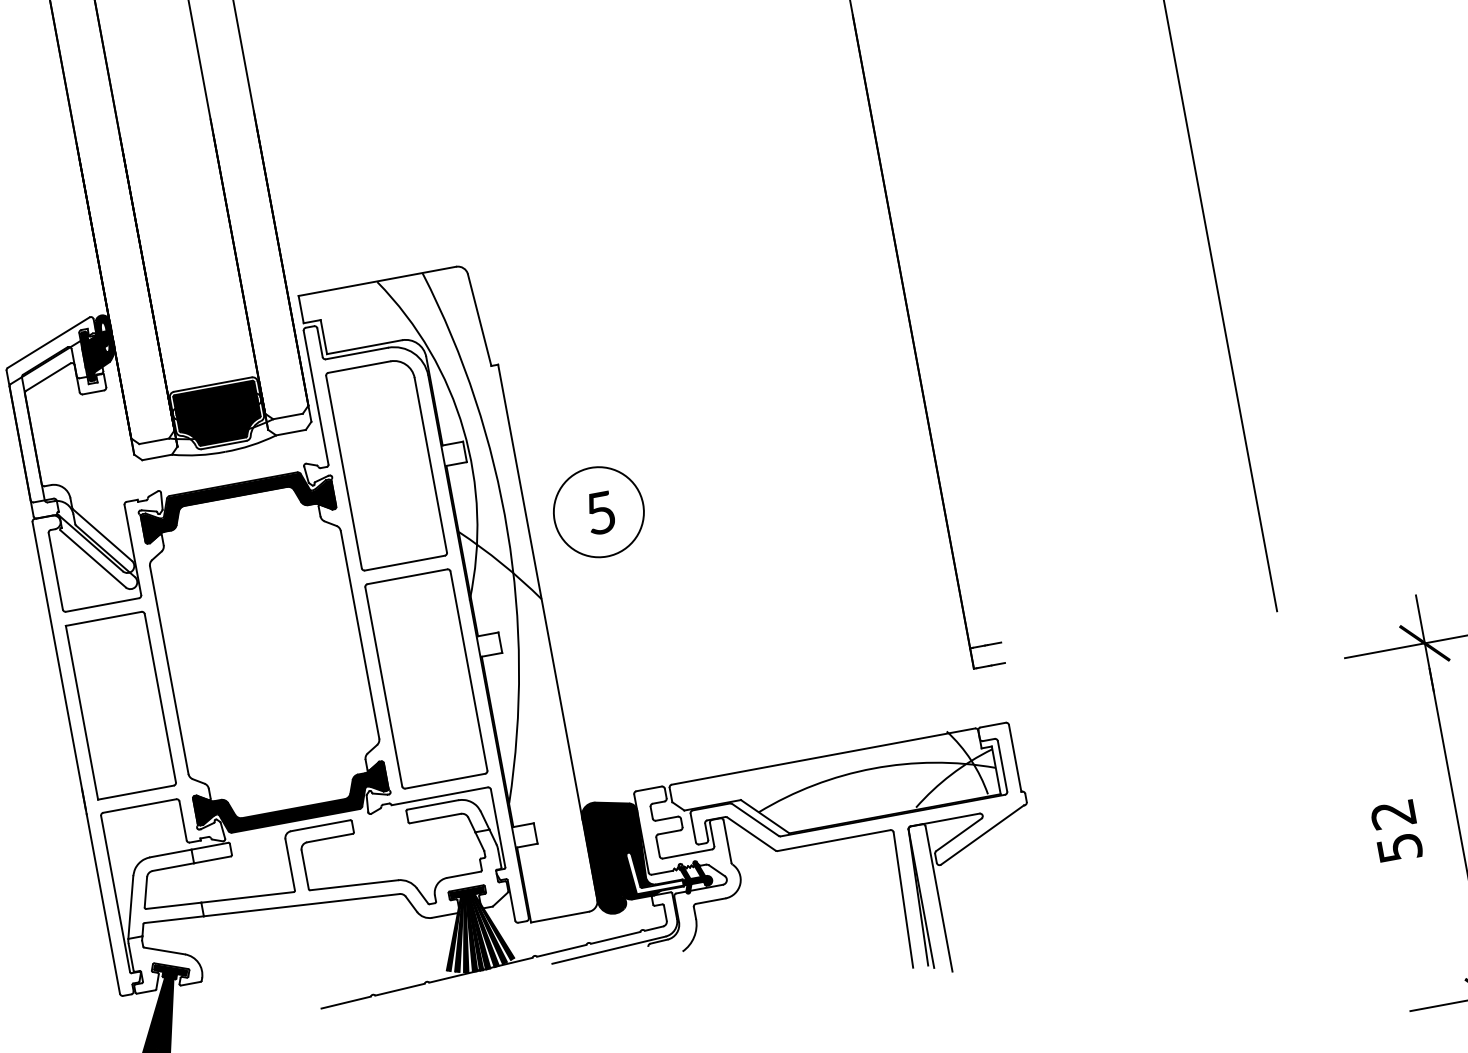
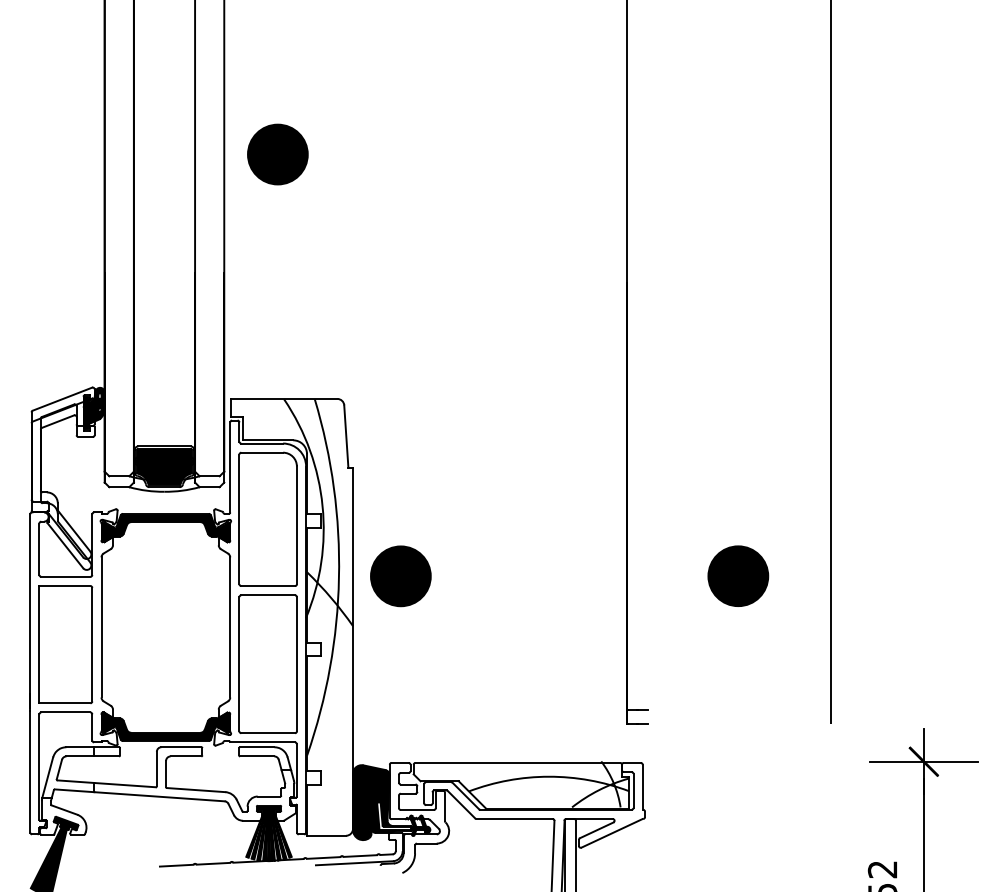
part: (1098, 418) -> (738, 575), added
fill: (598, 512) -> (400, 576), added

